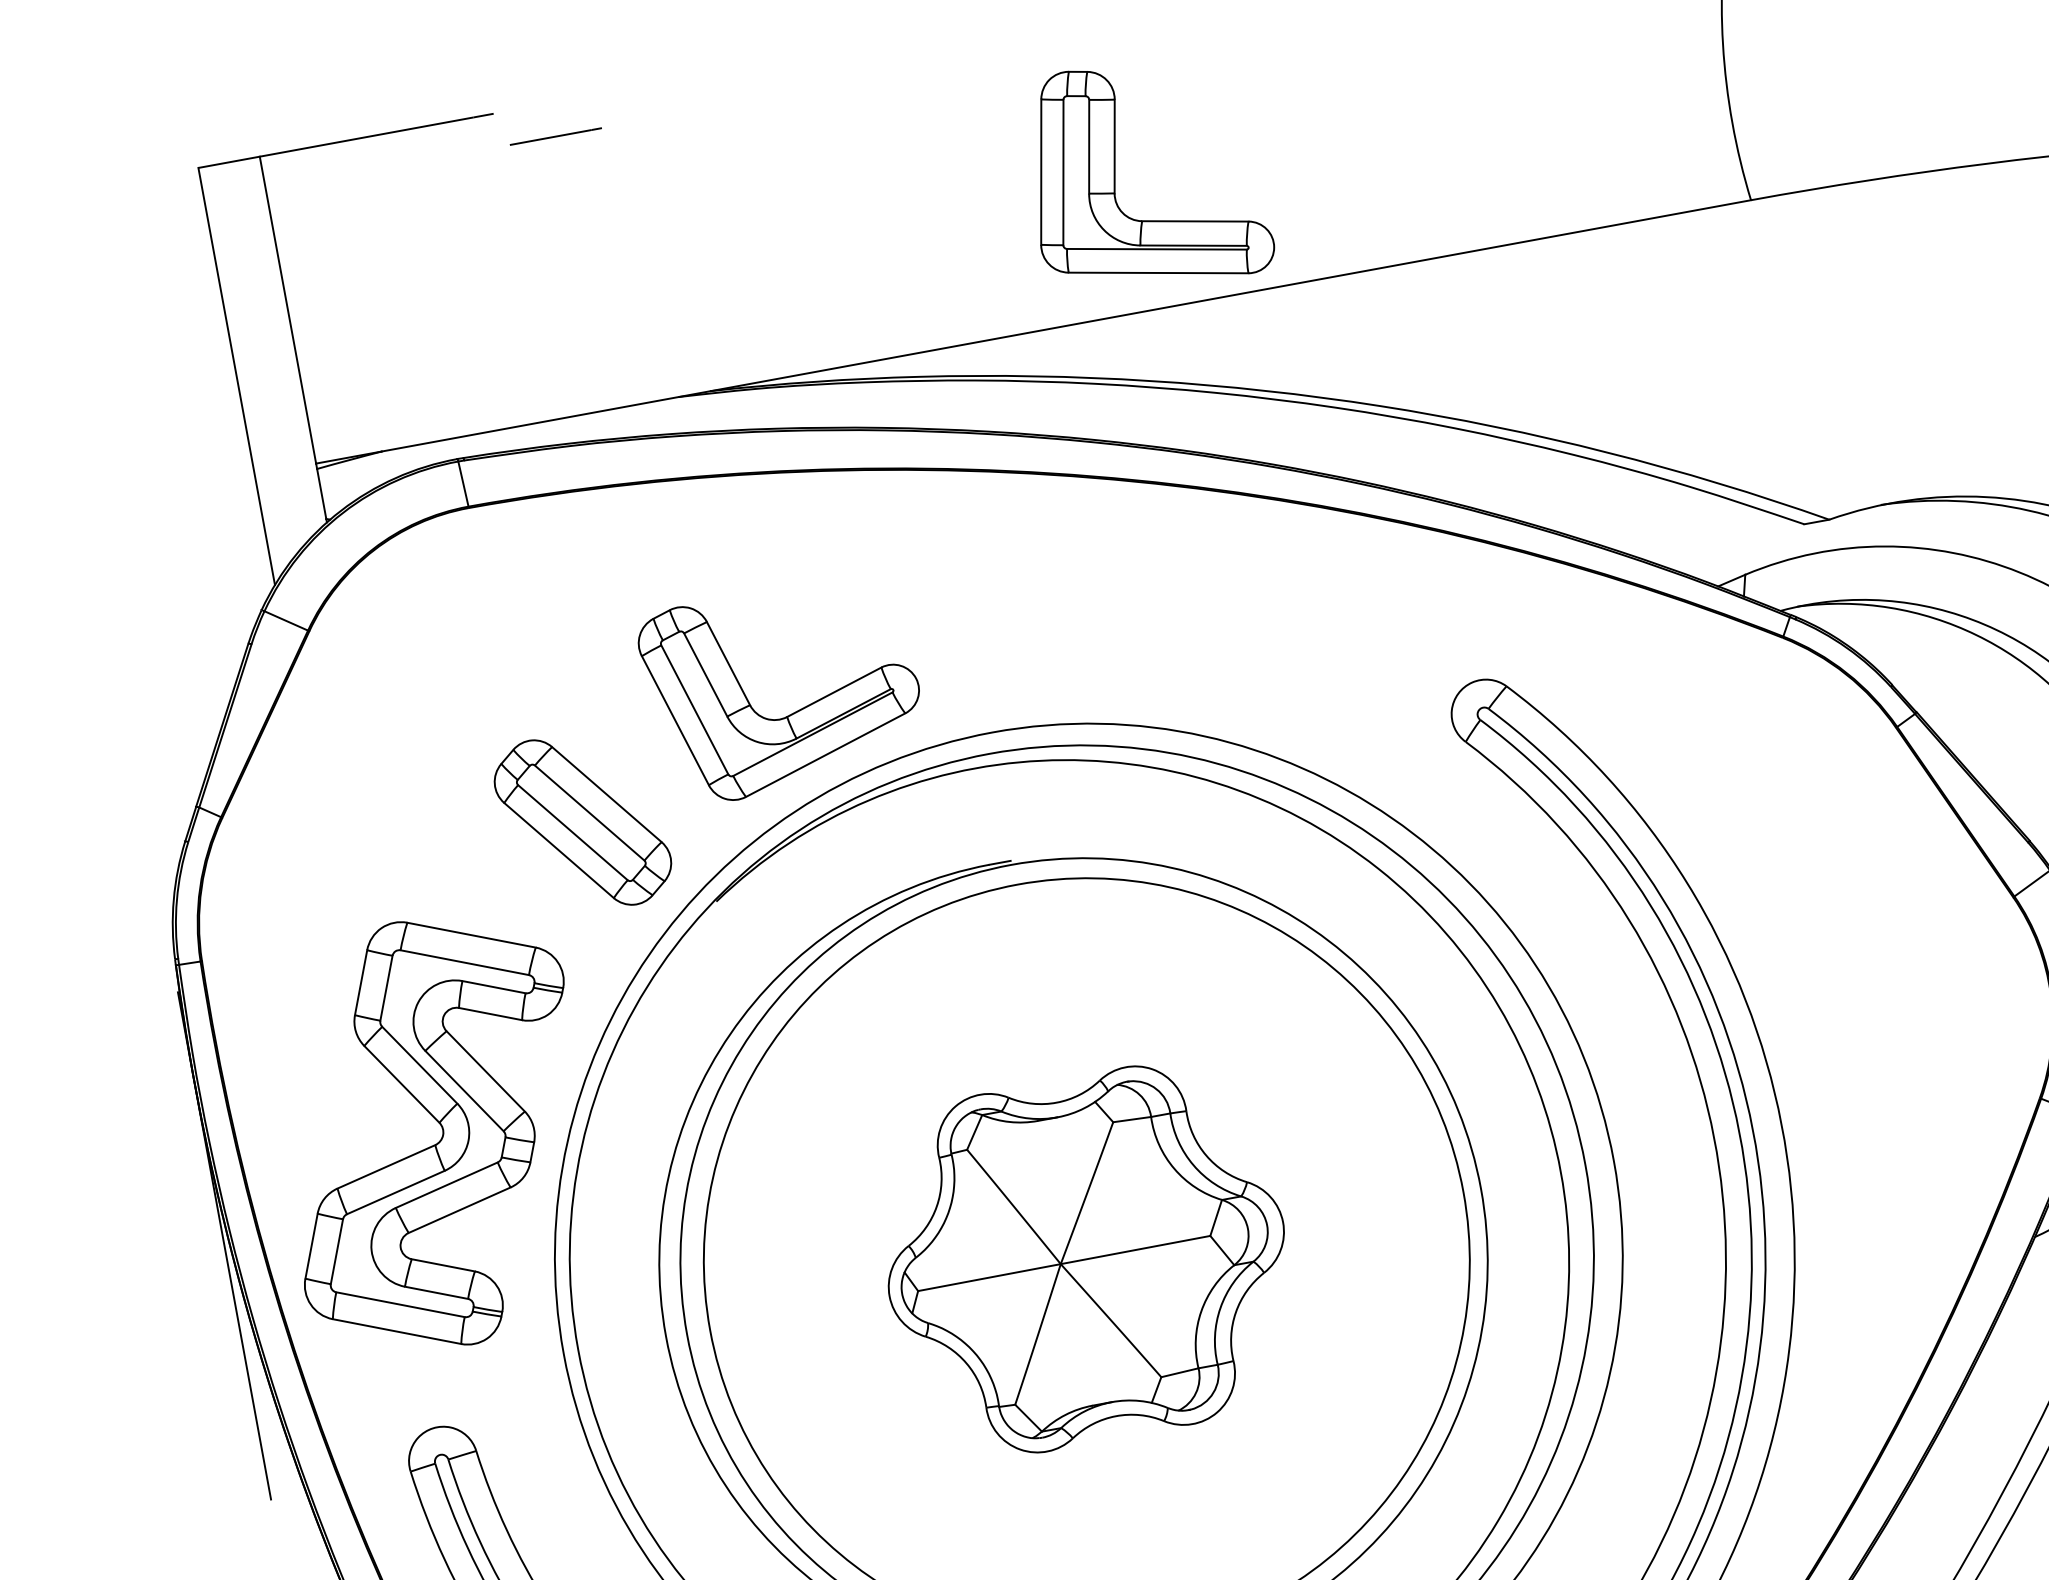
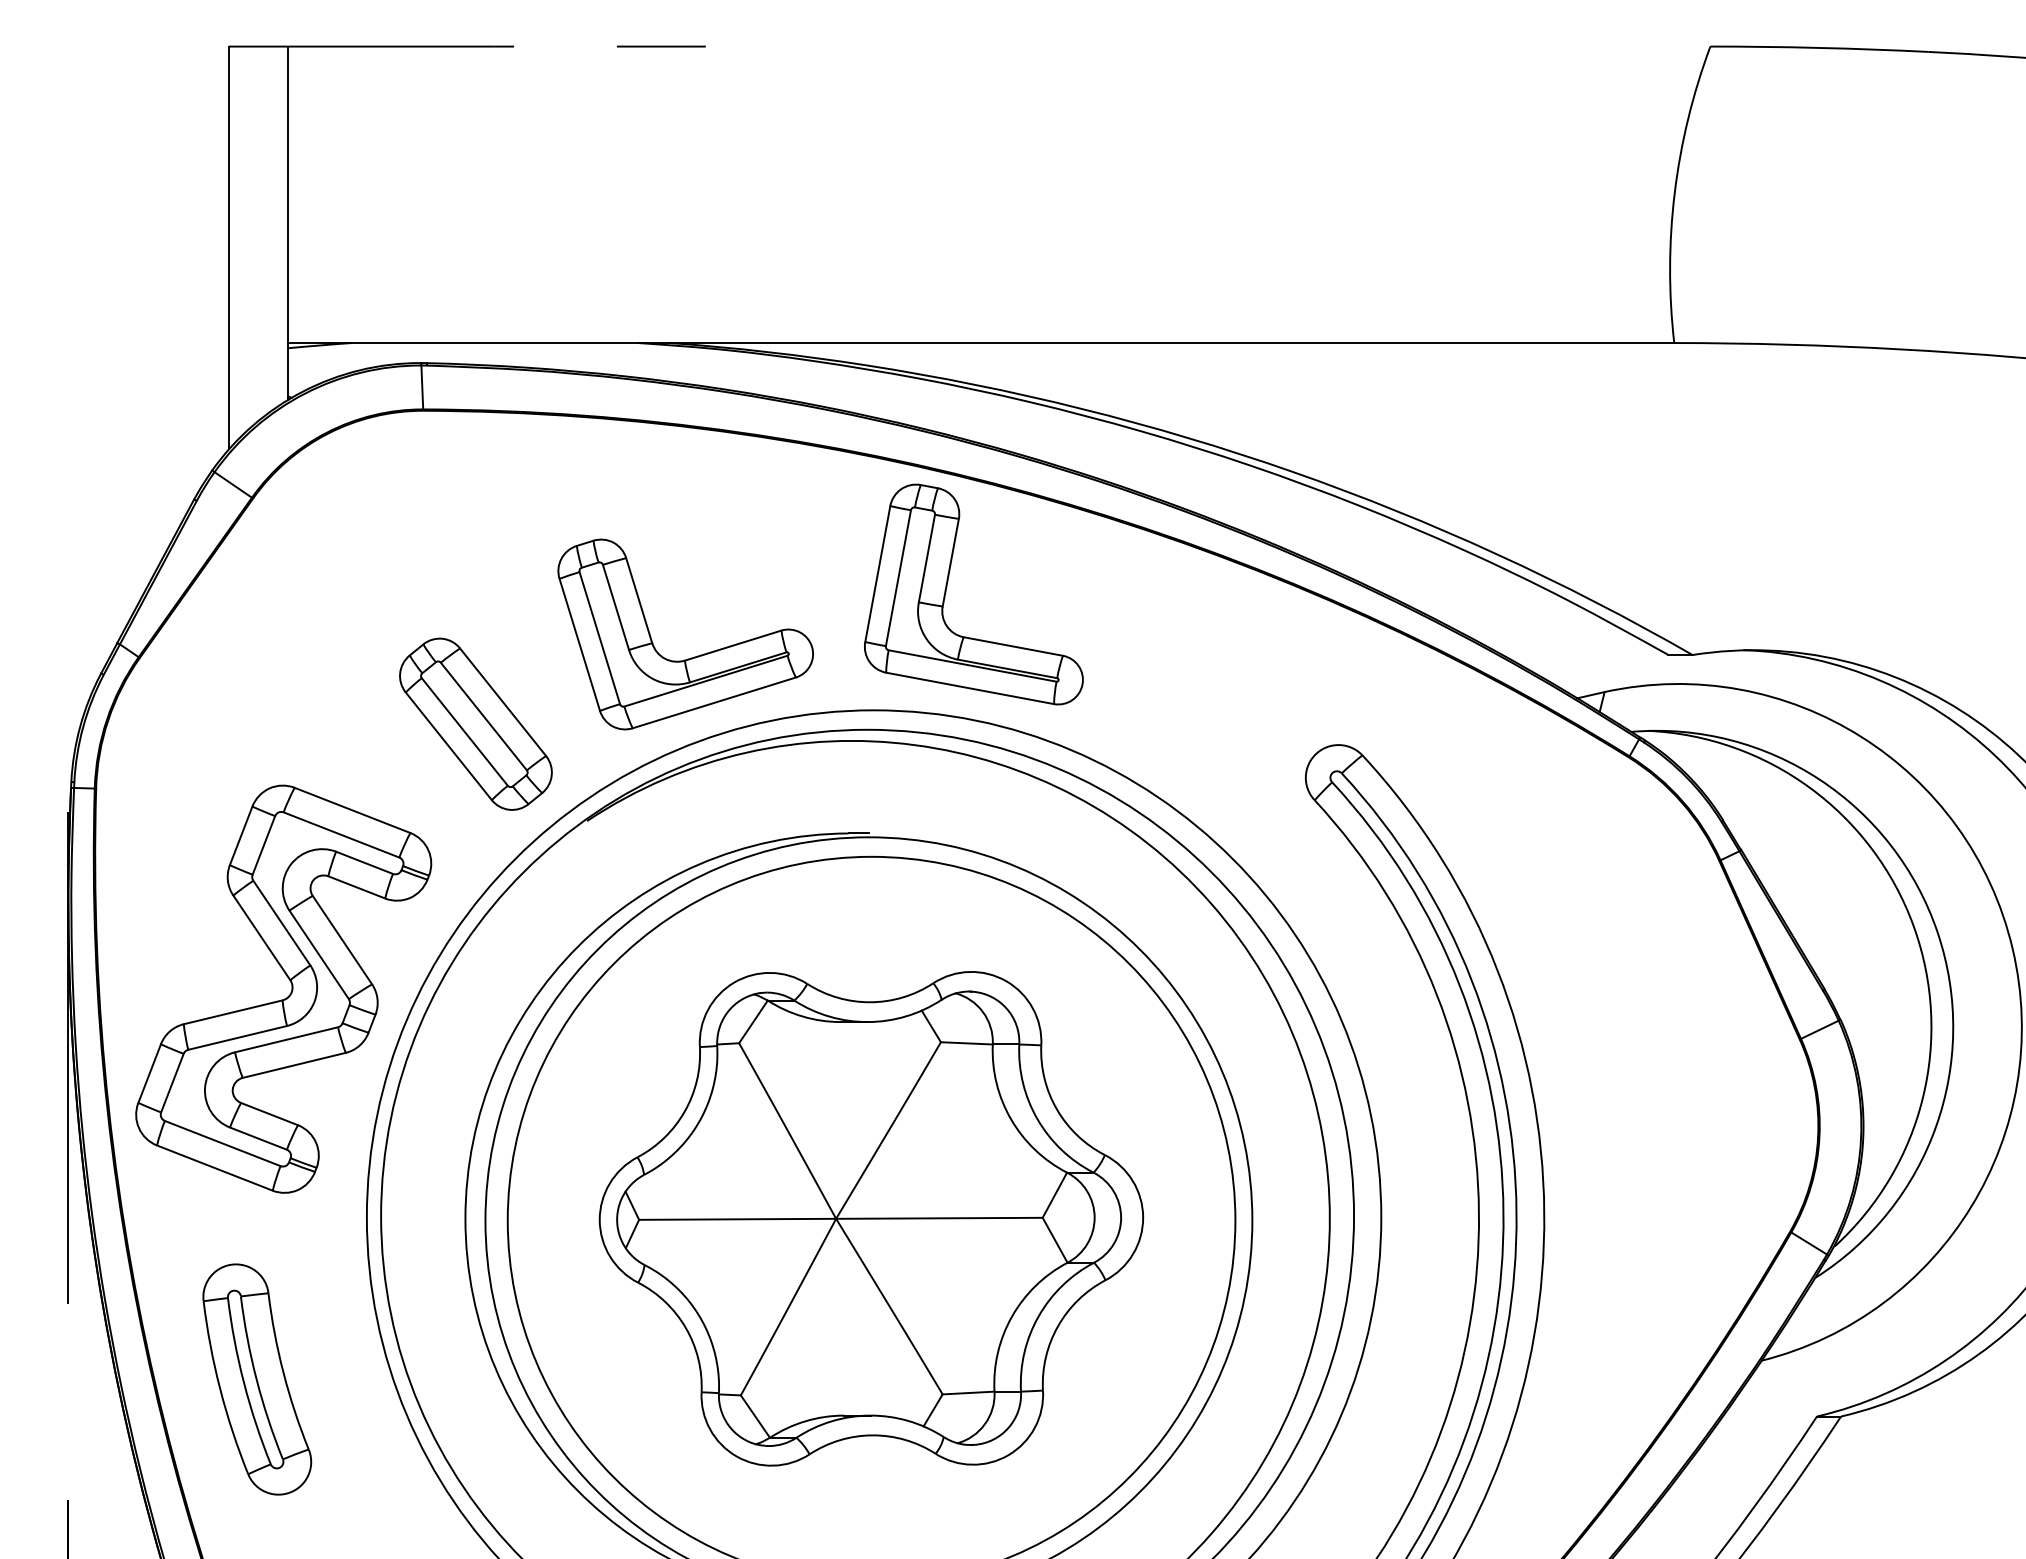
line: (556, 136) -> (661, 46), moved
part: (1115, 172) -> (947, 587), moved
part: (1086, 1259) -> (871, 1218), size x1.43

